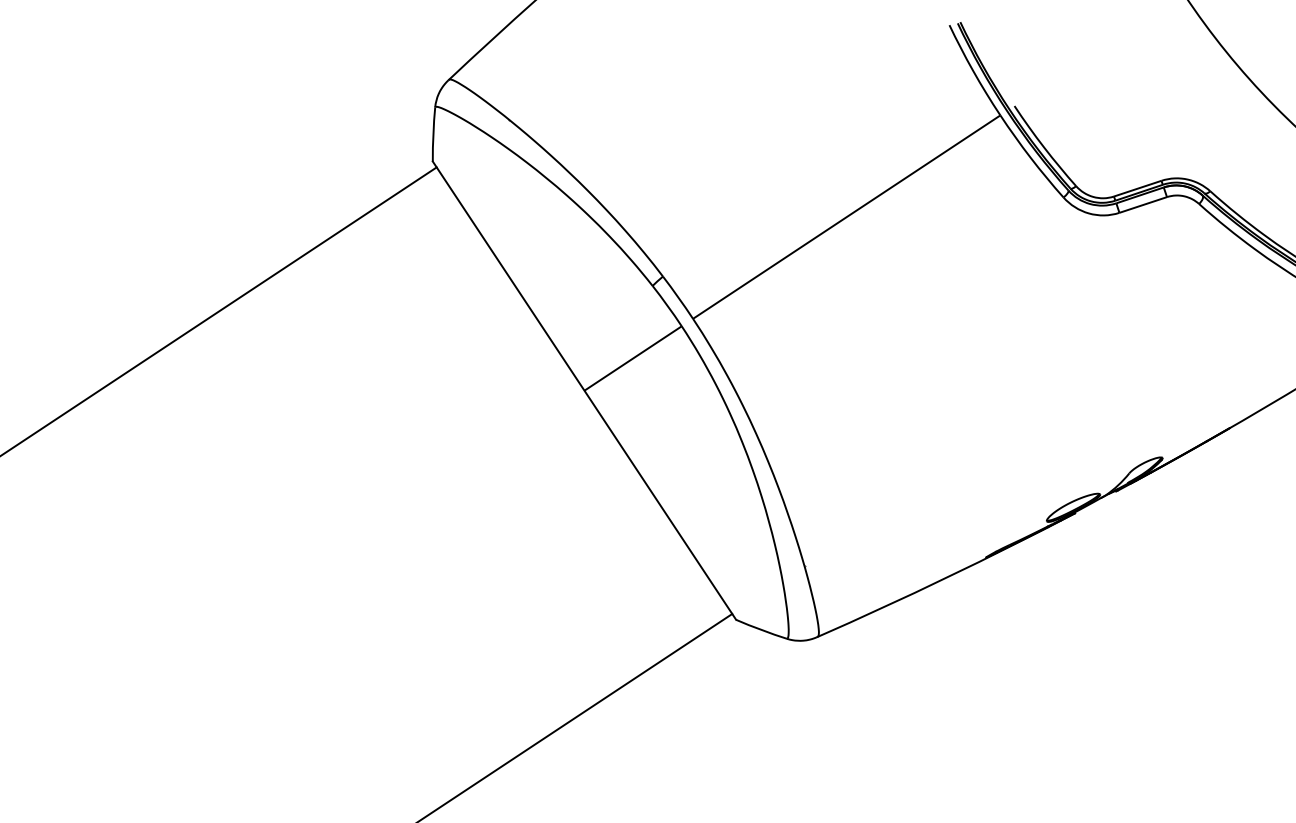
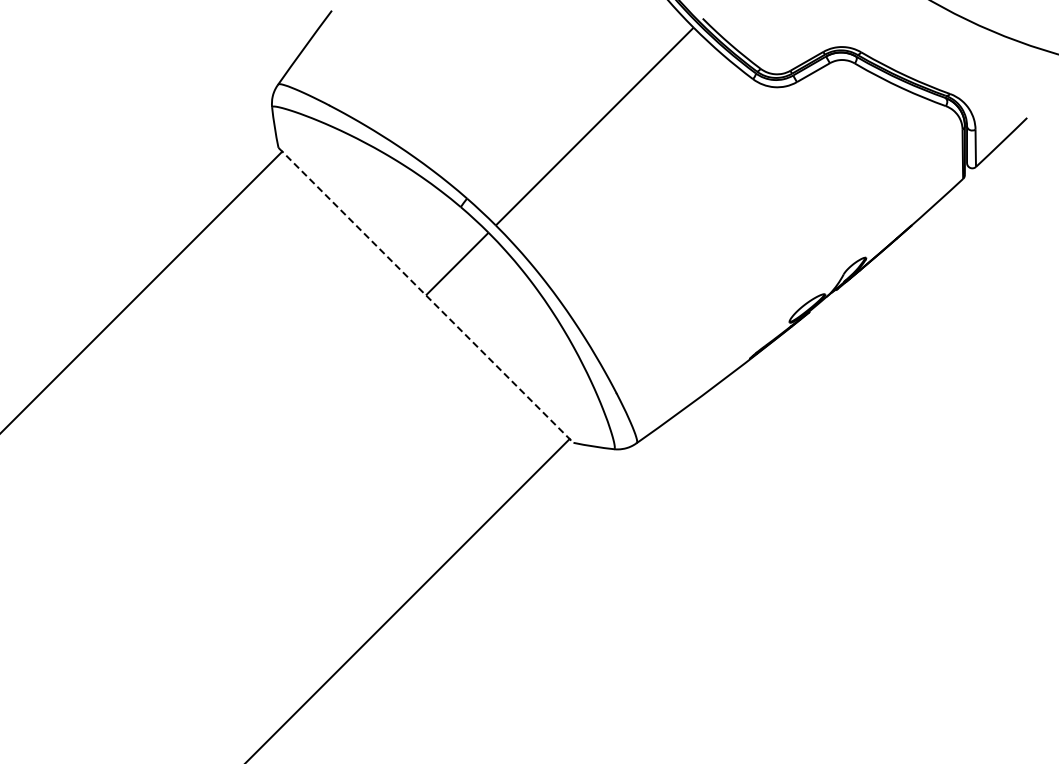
line: (585, 391) -> (426, 295), solid -> dashed

